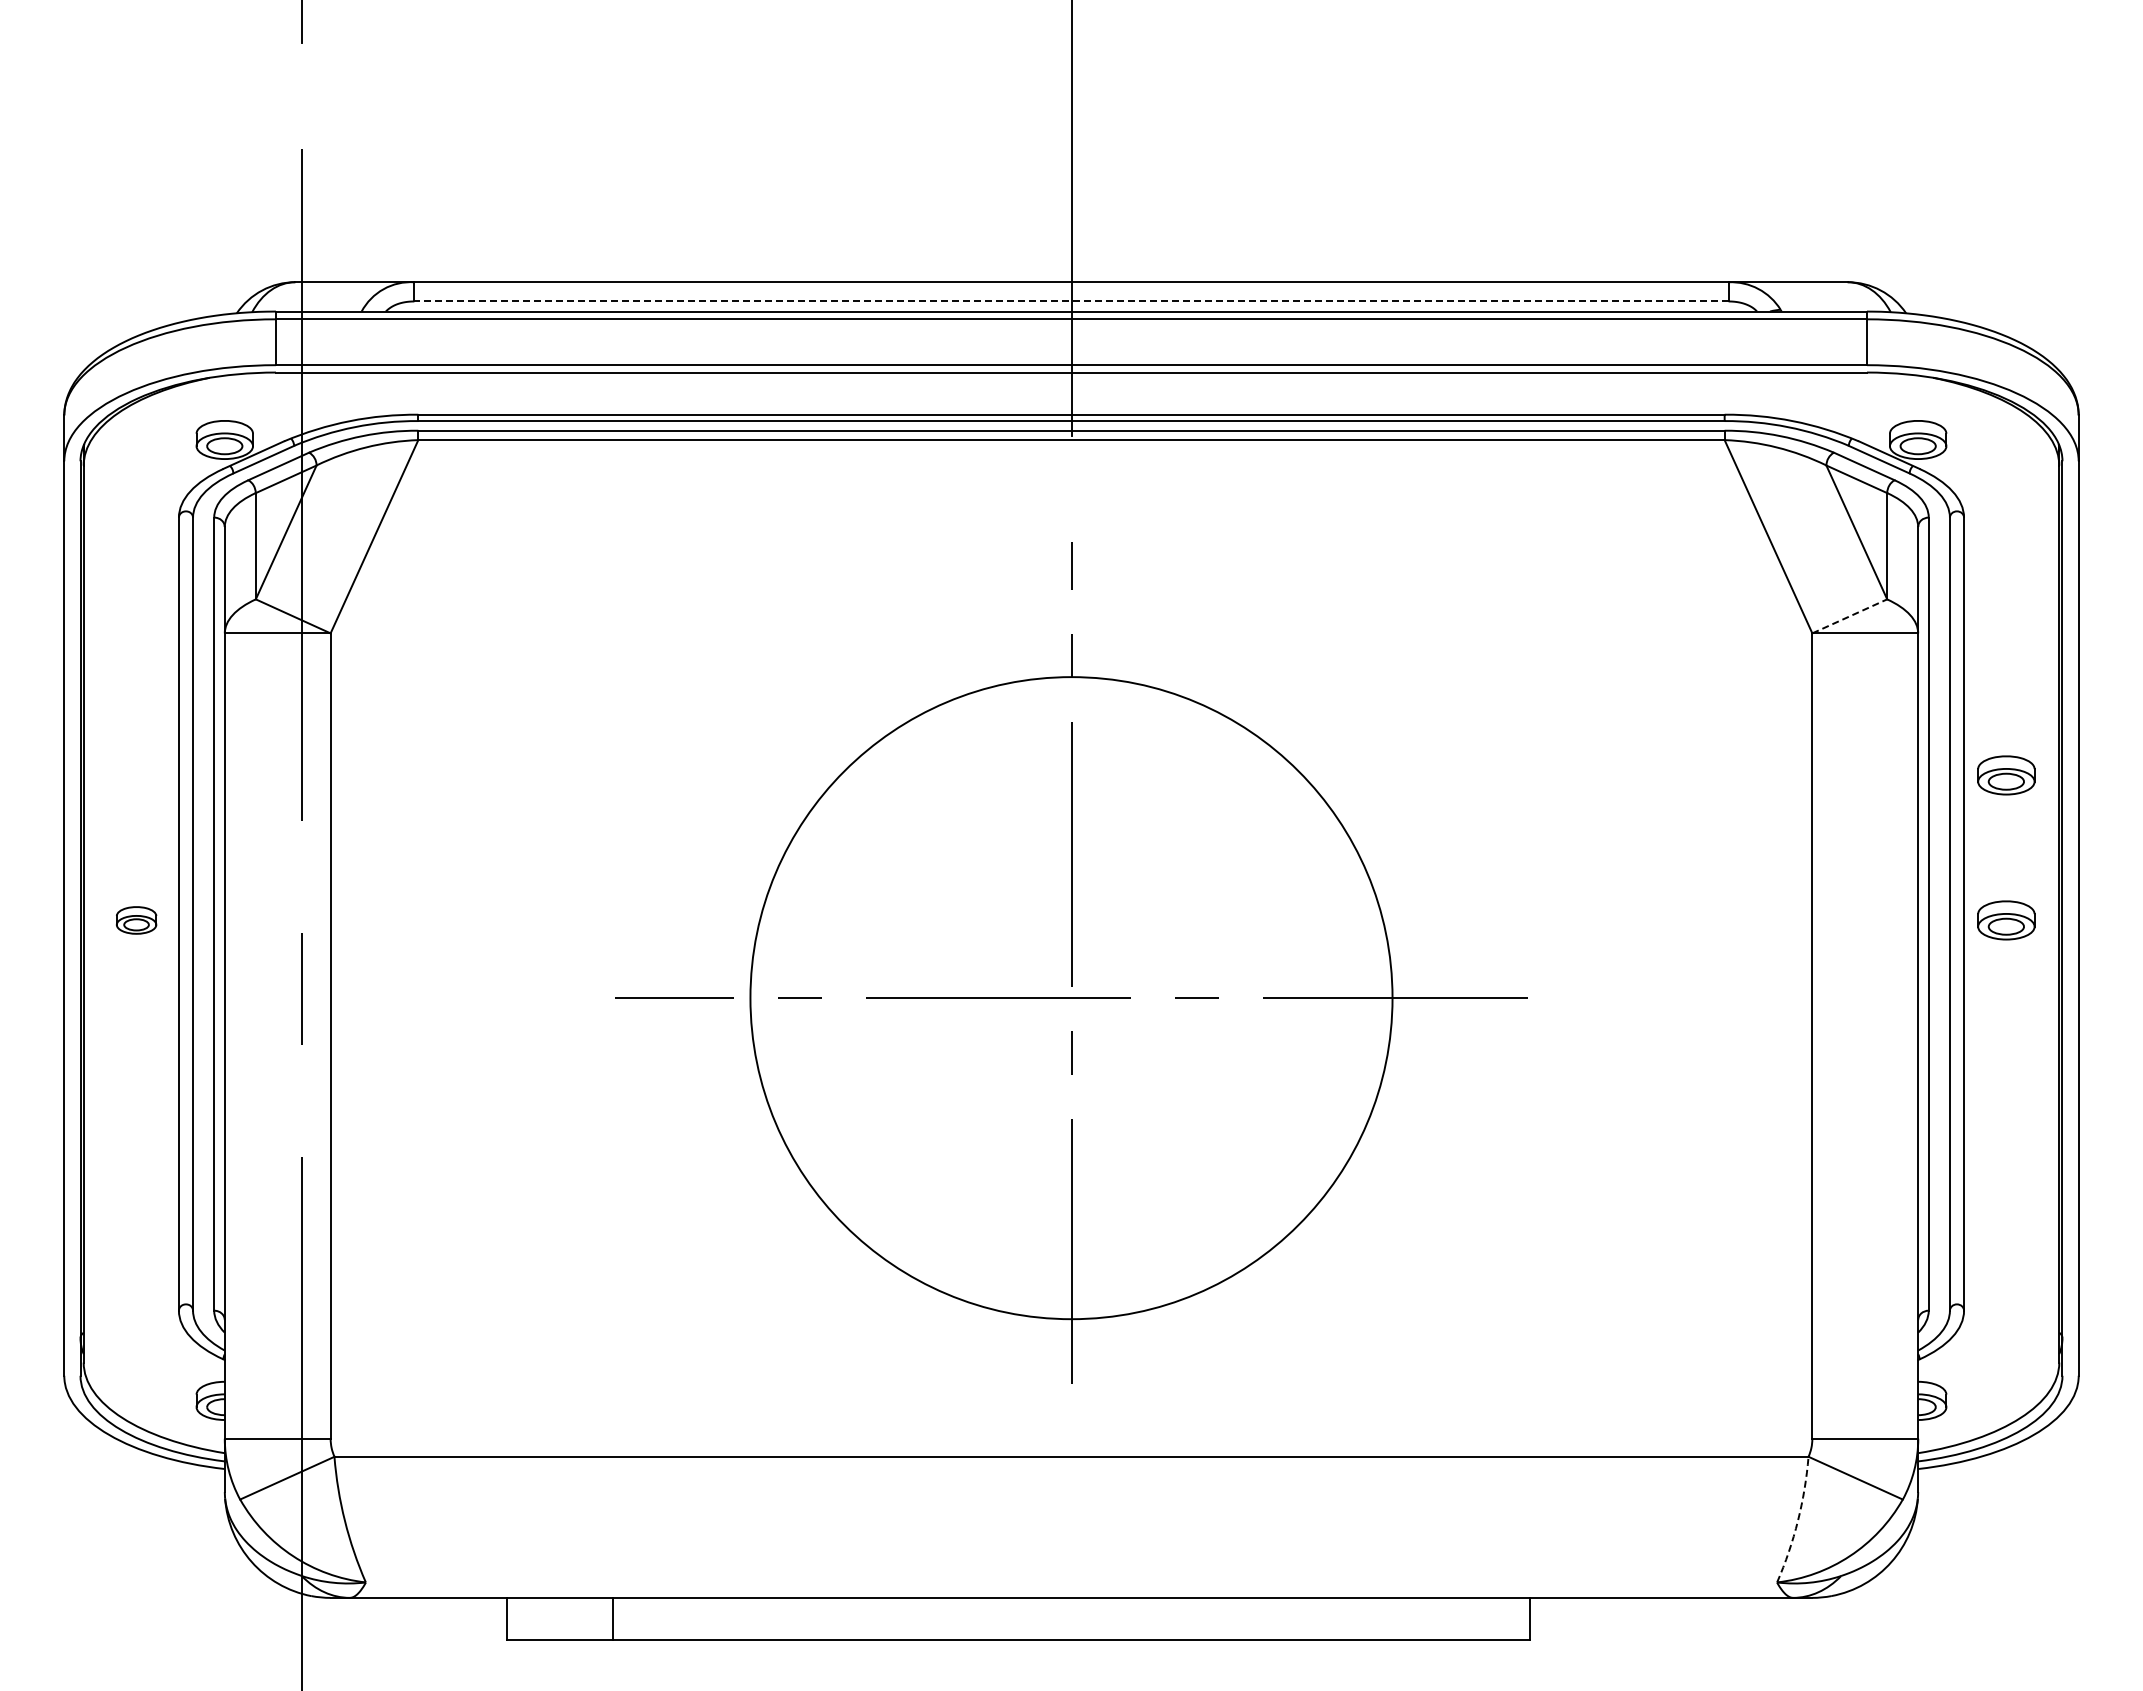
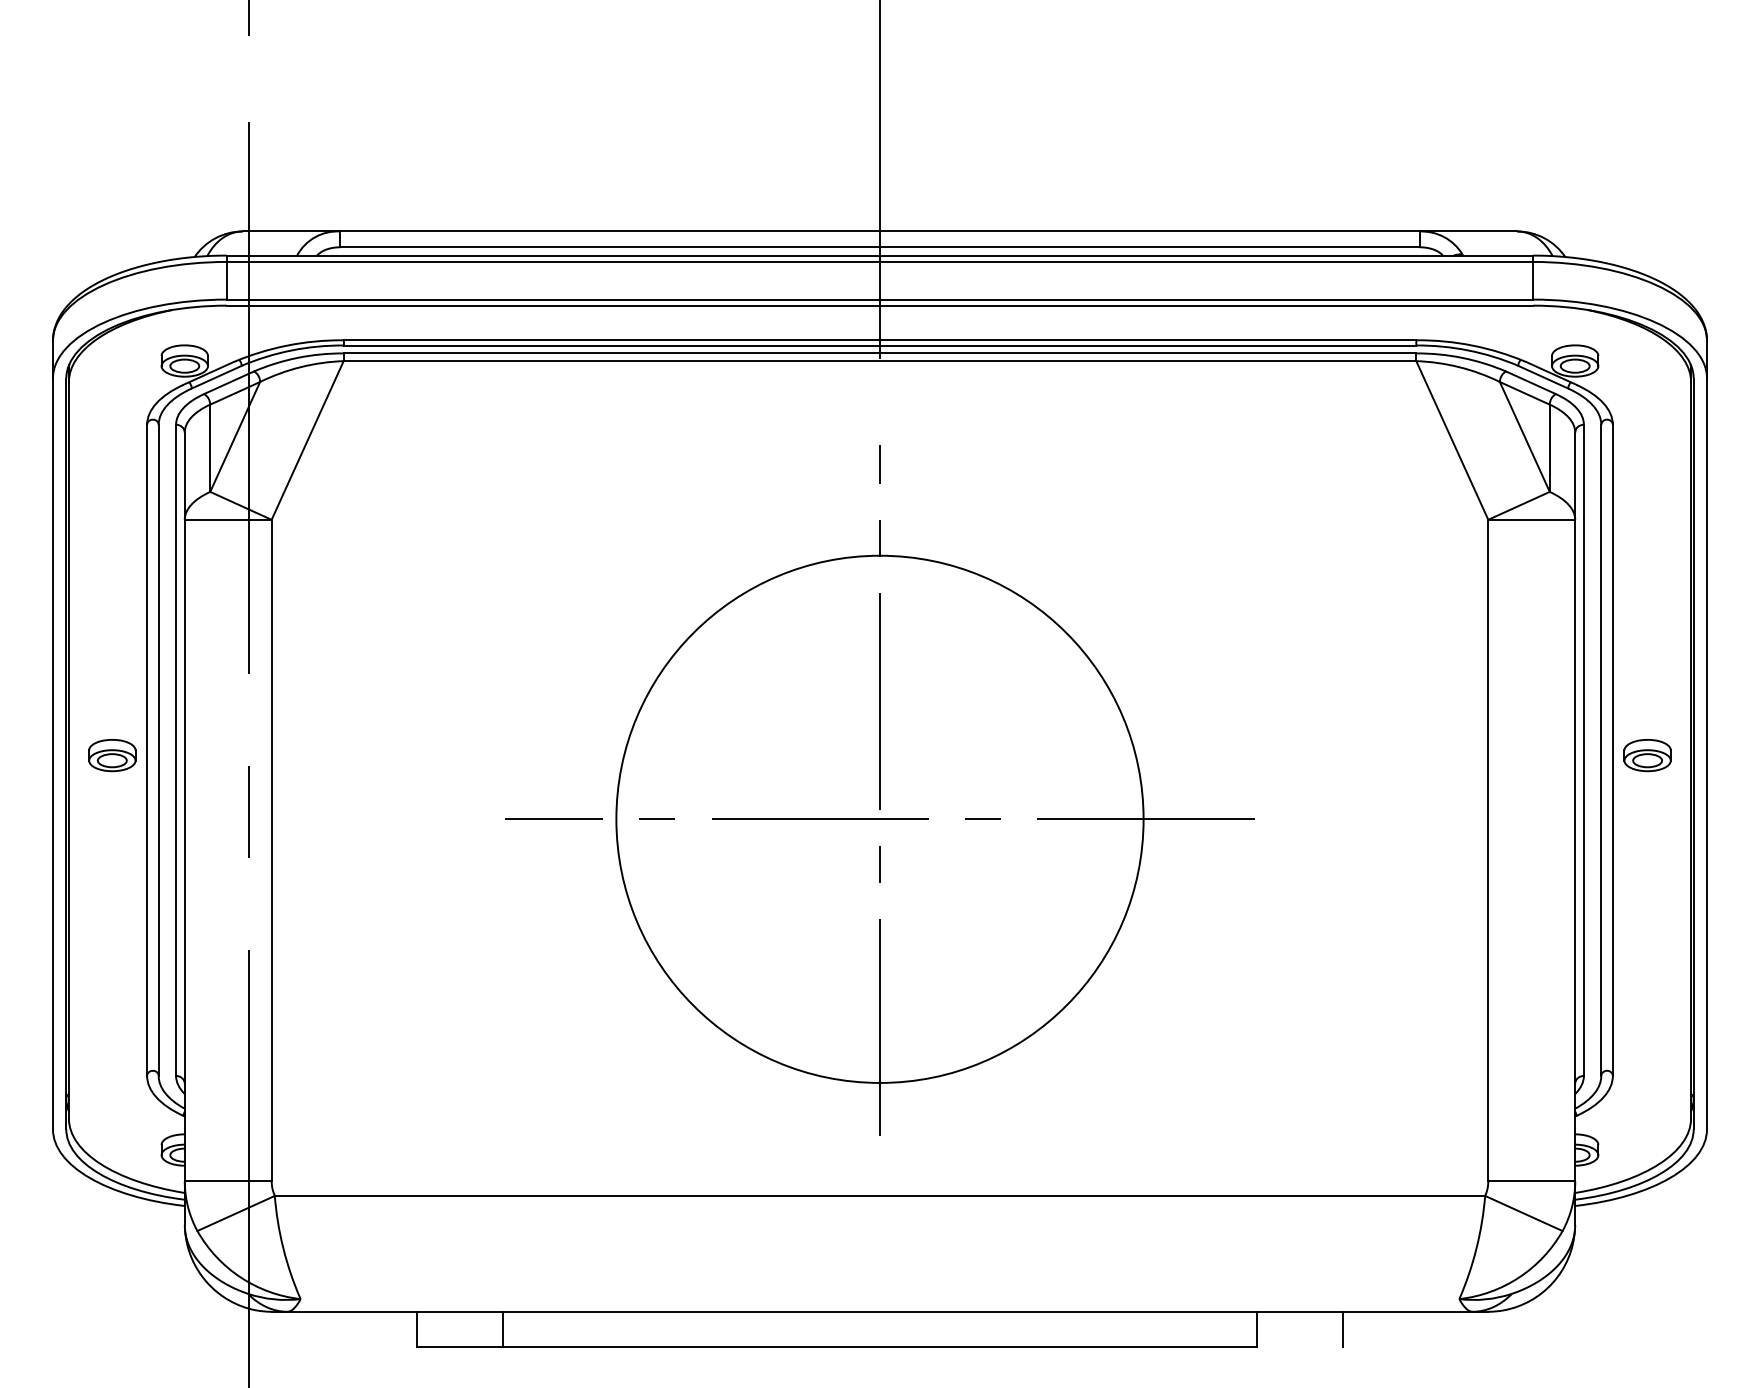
line: (1071, 301) -> (880, 247), dashed -> solid
line: (1850, 616) -> (1519, 505), dashed -> solid
part: (2006, 775) -> (1647, 636), removed
part: (136, 920) -> (112, 755), size x1.43
arc: (1797, 1520) -> (1476, 1248), dashed -> solid
line: (1635, 1618) -> (1343, 1328), added

